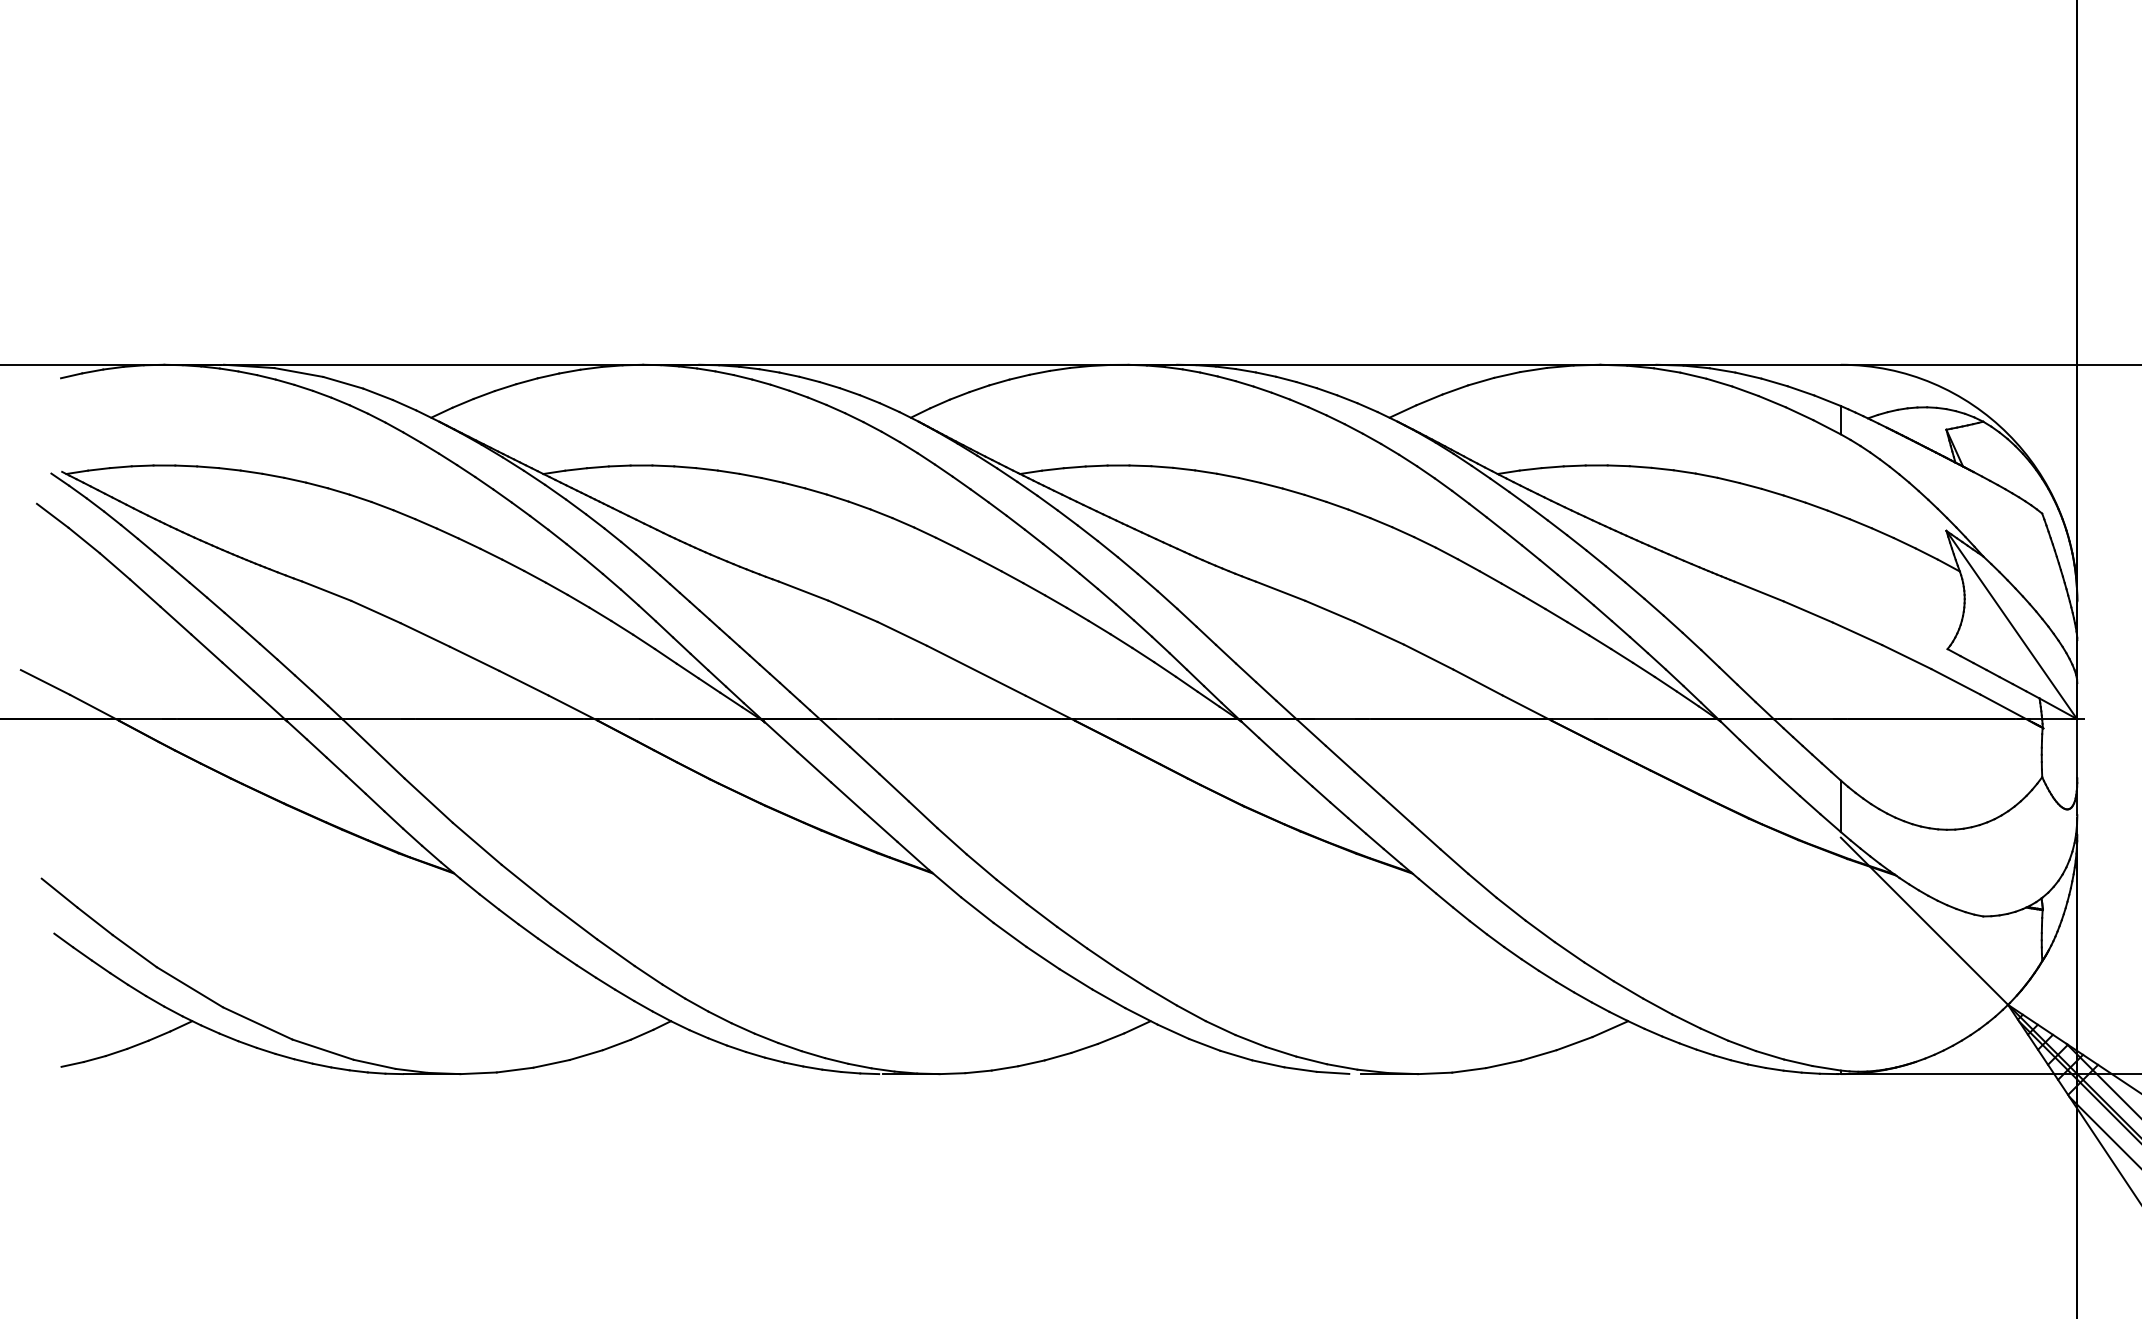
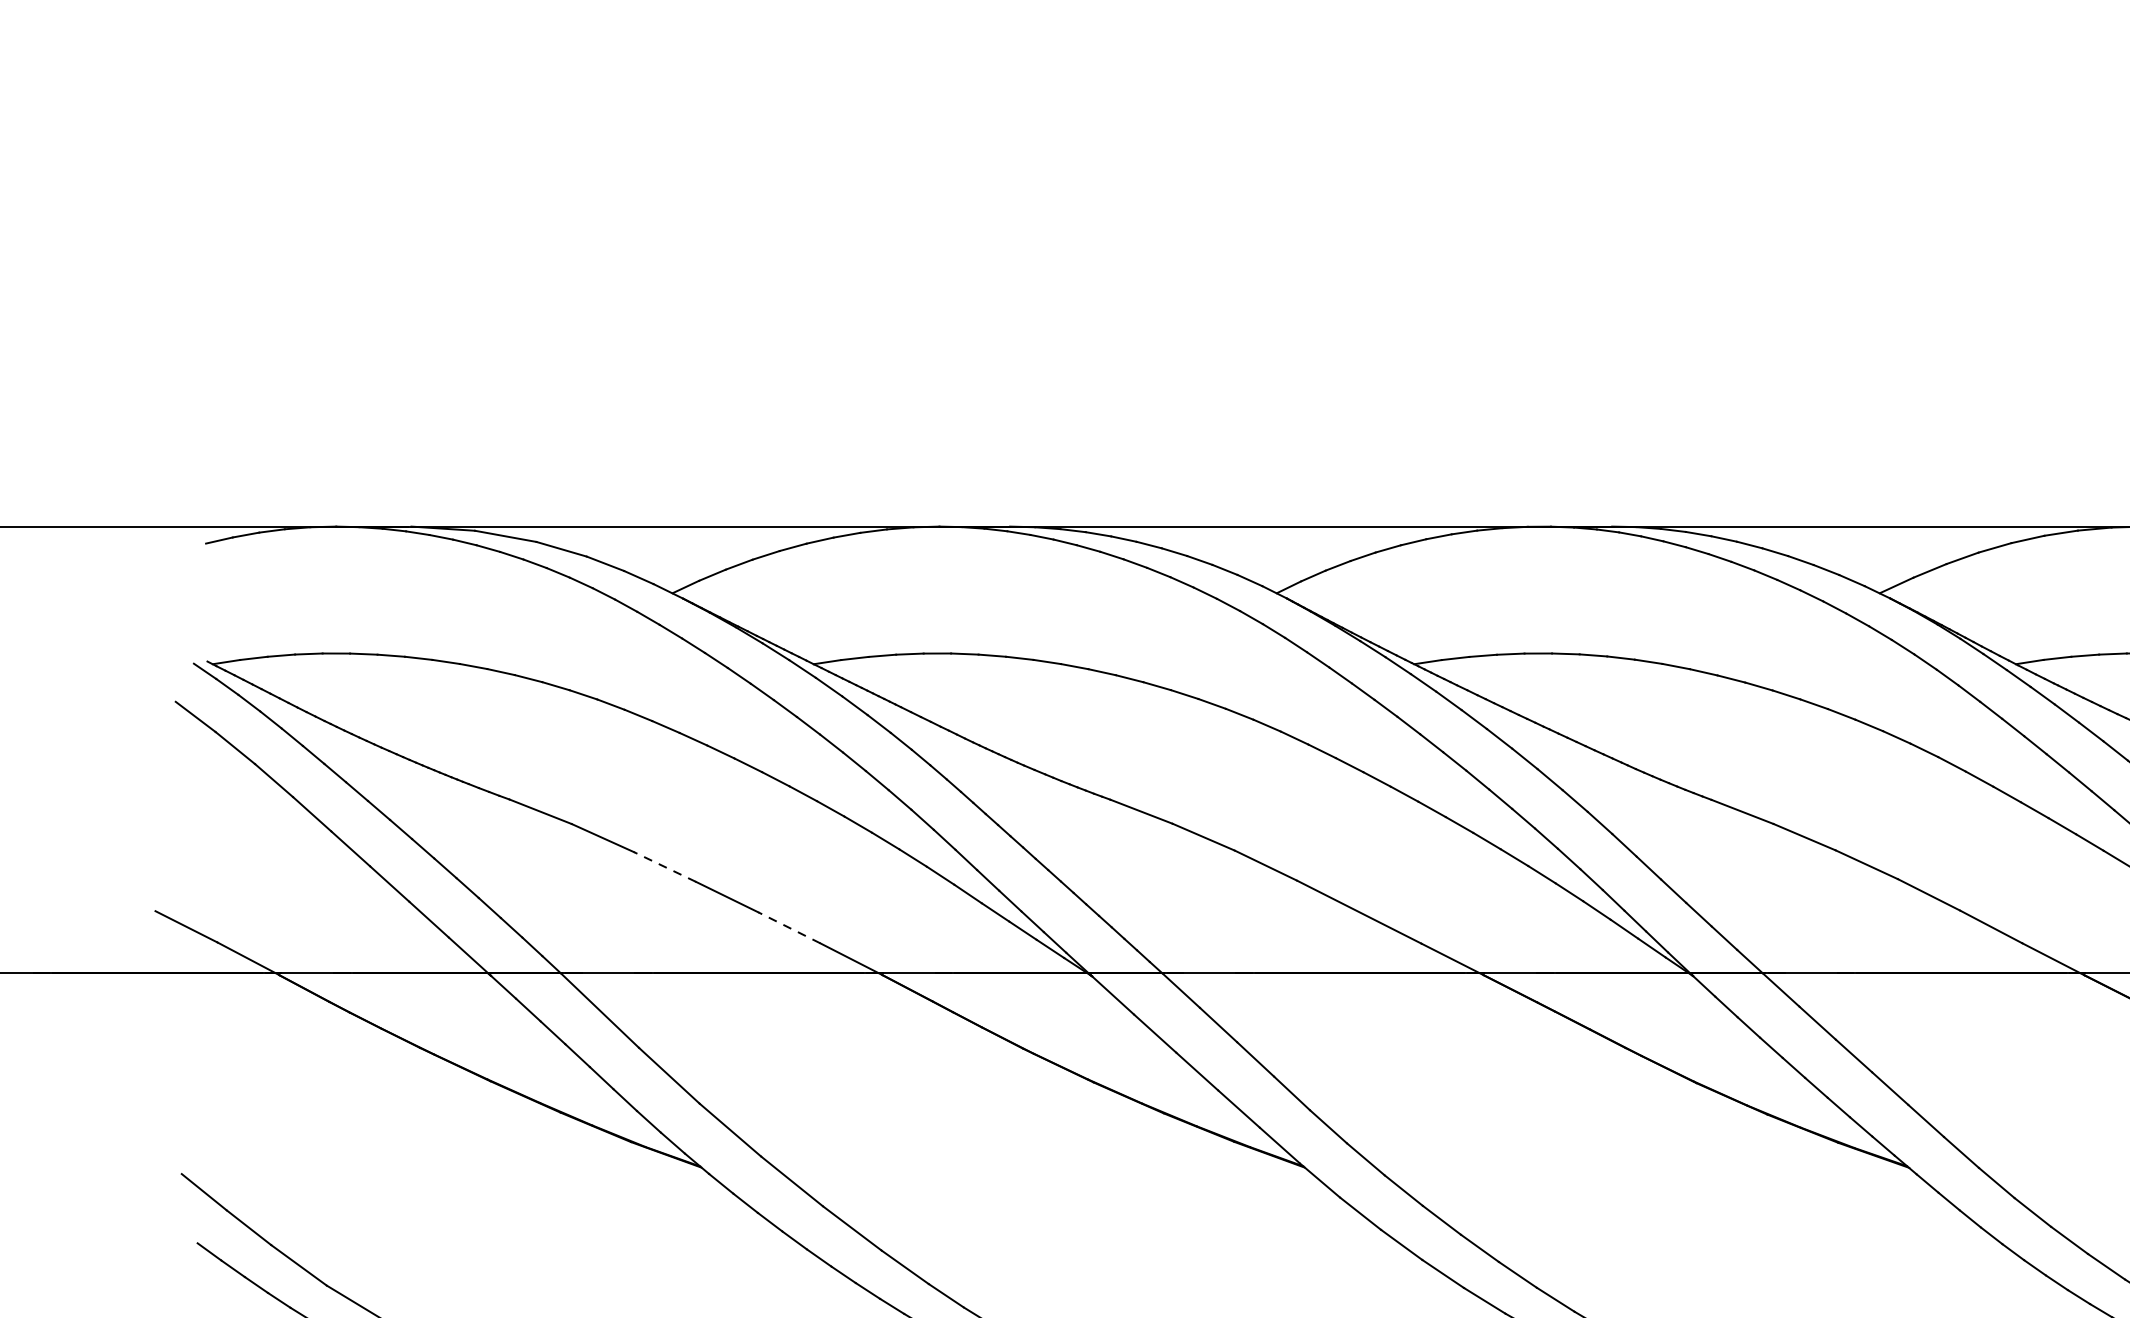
line: (424, 634) -> (663, 866), solid -> dashed
line: (524, 683) -> (789, 928), solid -> dashed

